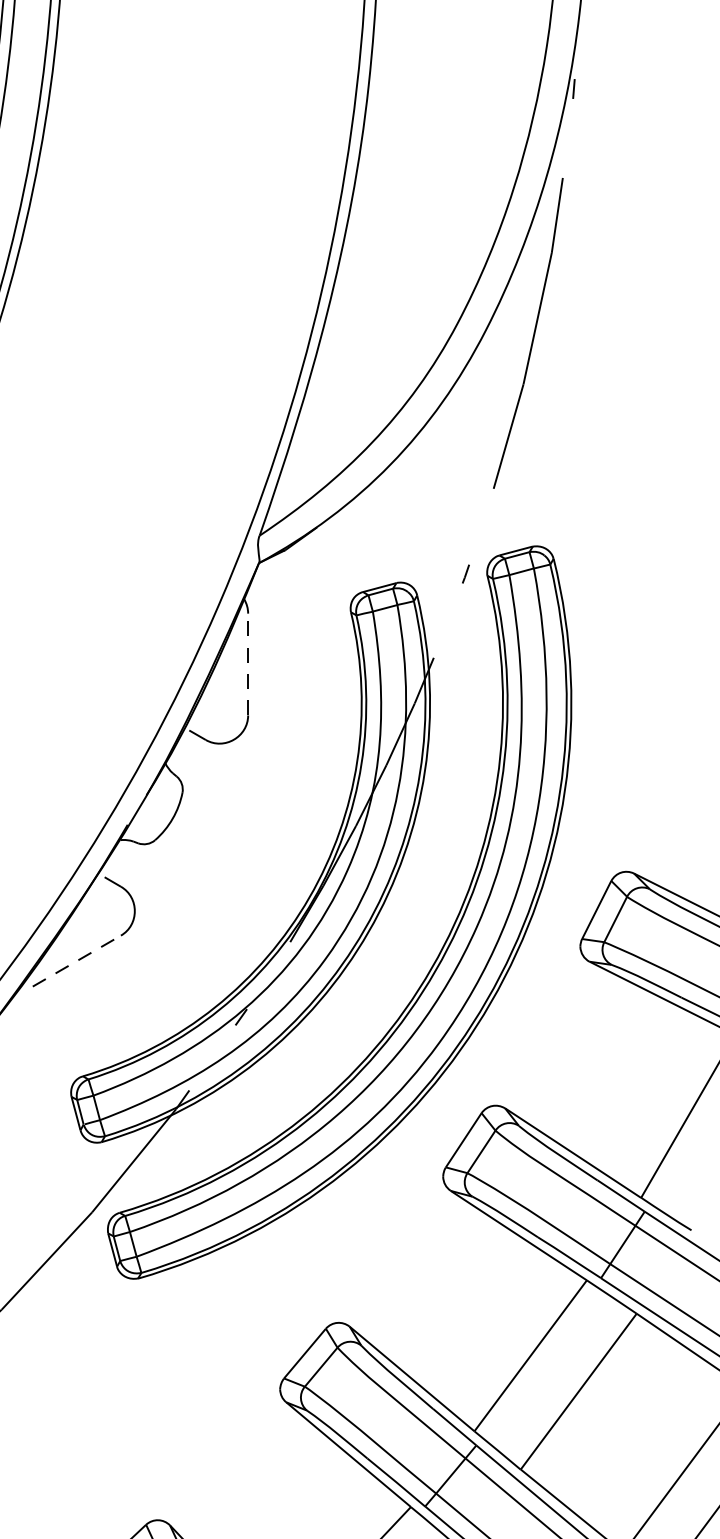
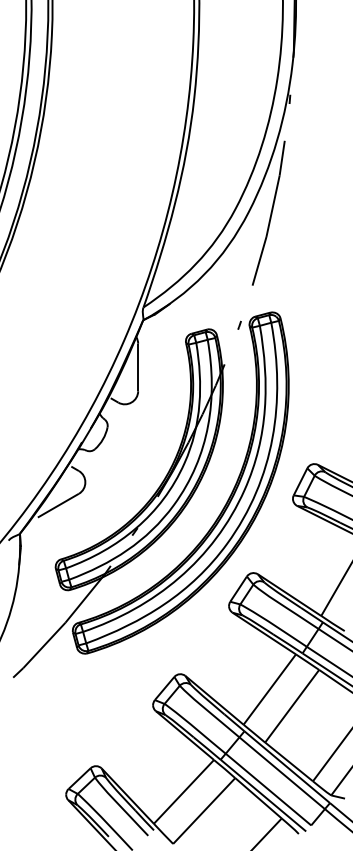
line: (248, 664) -> (138, 367), dashed -> solid
line: (77, 960) -> (58, 505), dashed -> solid

